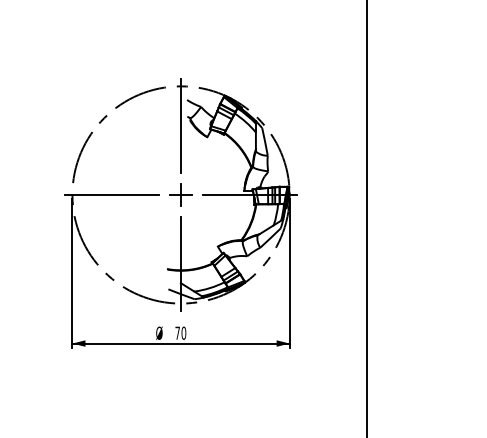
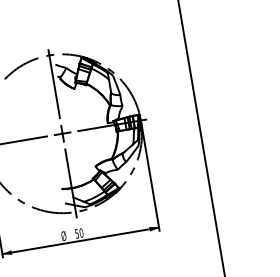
text: (177, 332) -> (76, 233), 70 -> 50

